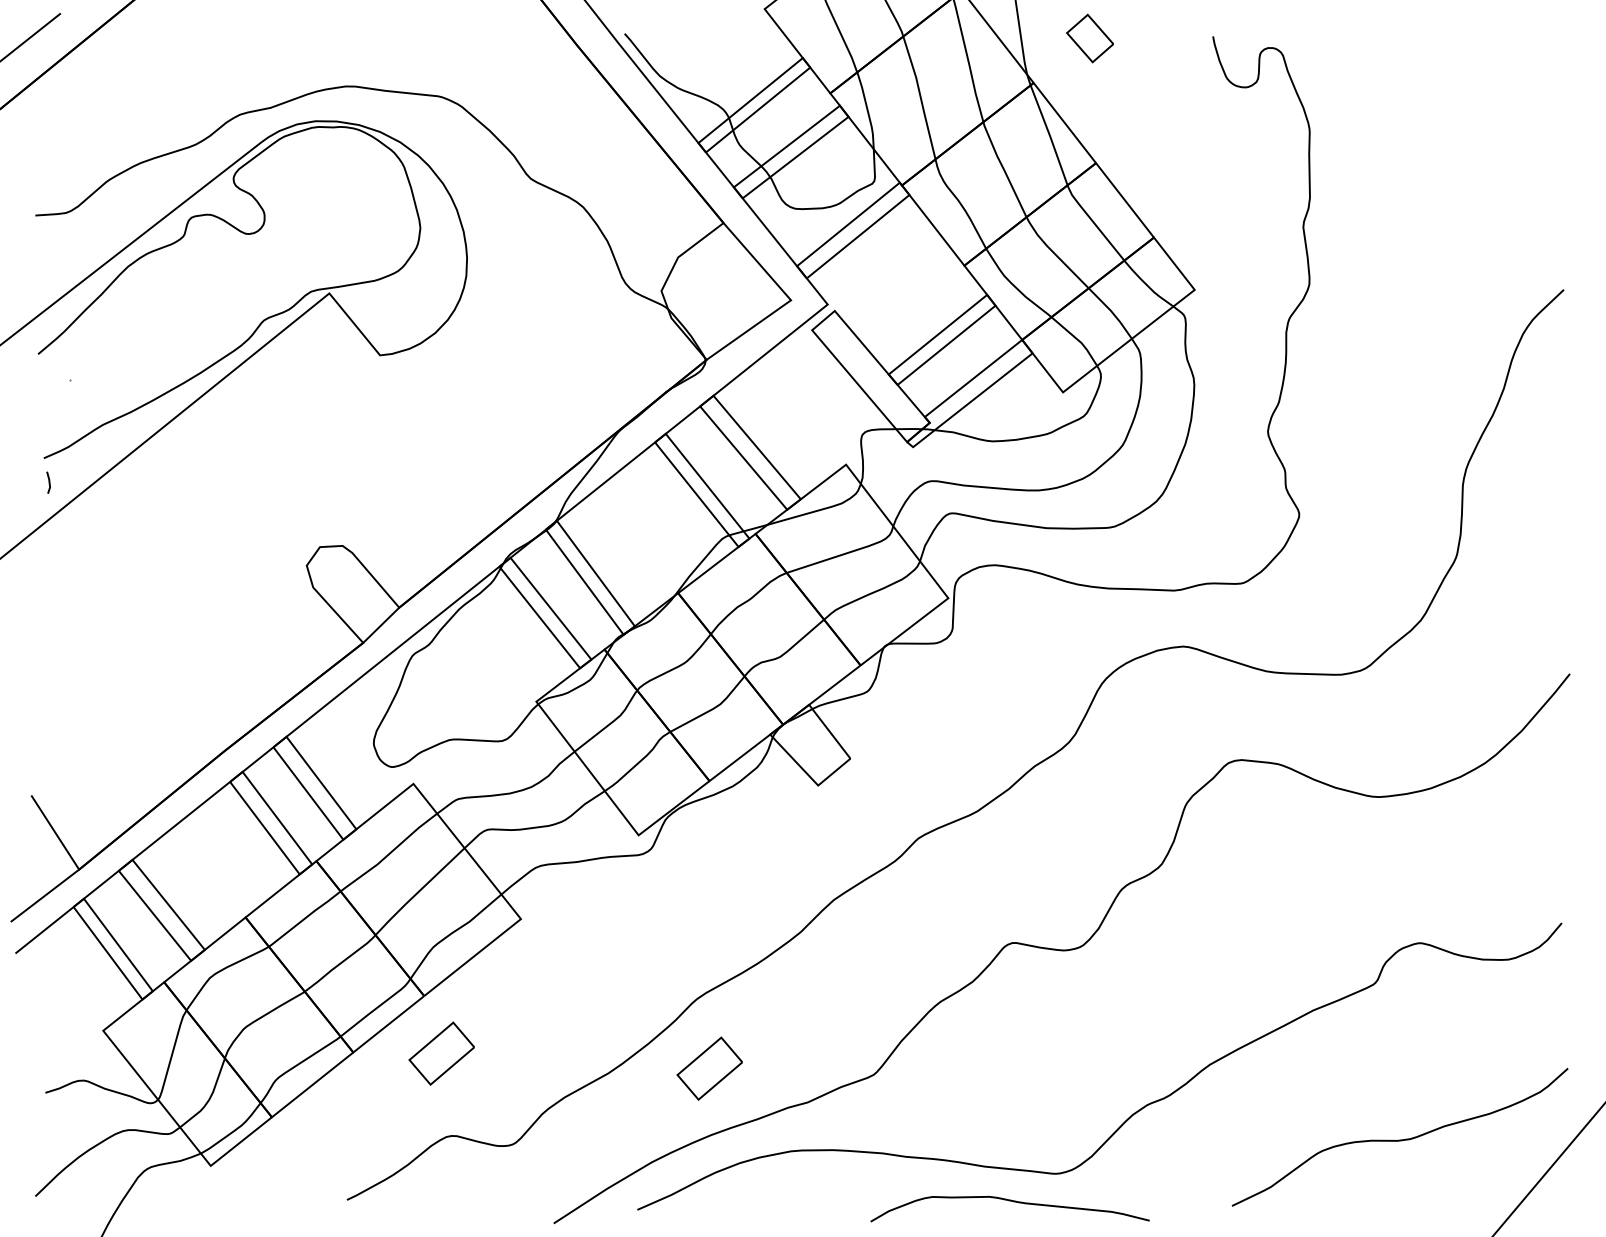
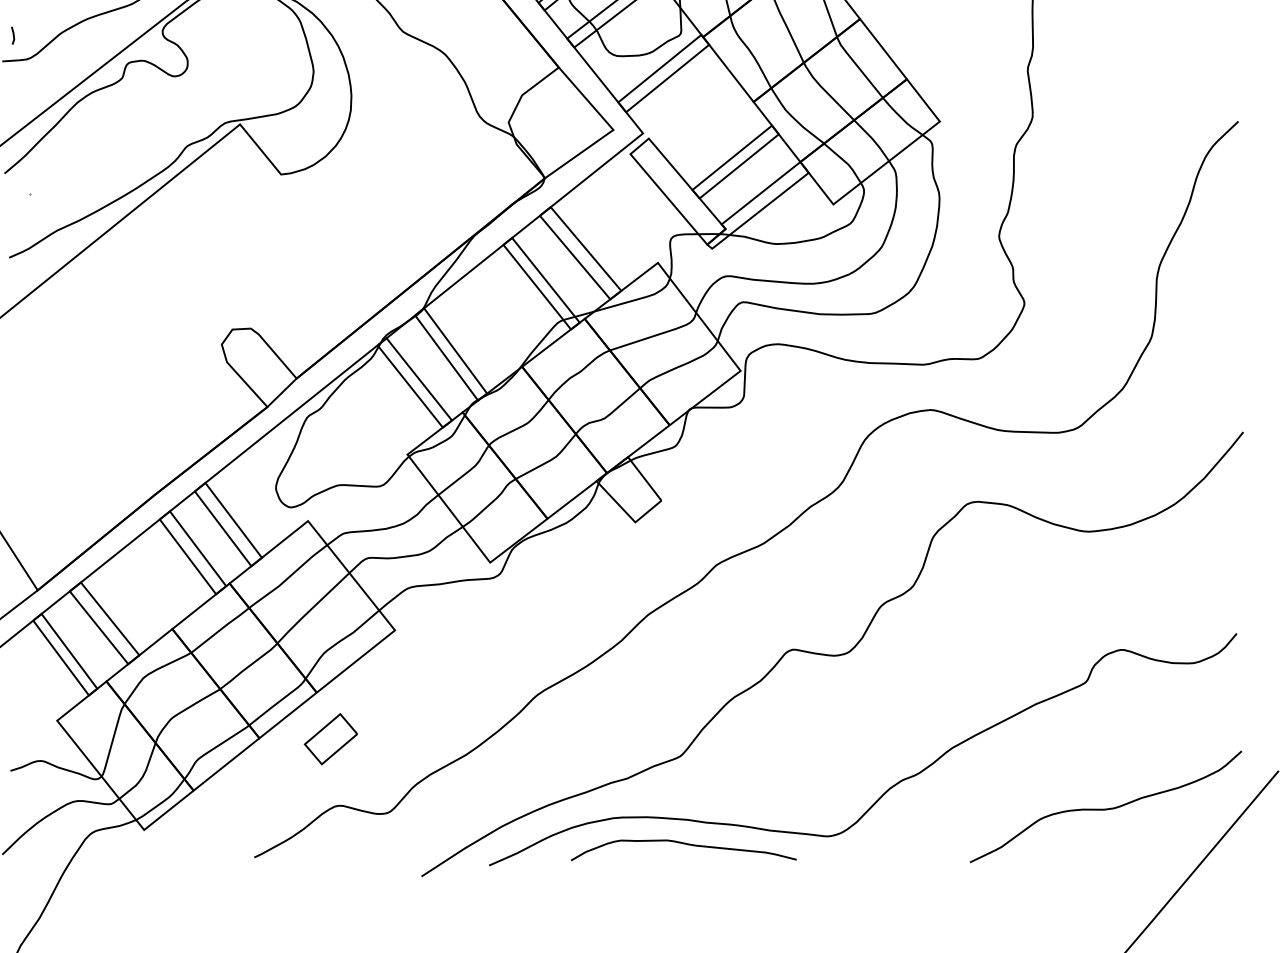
line: (48, 482) -> (12, 35), moved
part: (709, 1068) -> (547, 751), removed
curve: (1009, 1201) -> (683, 844), moved

